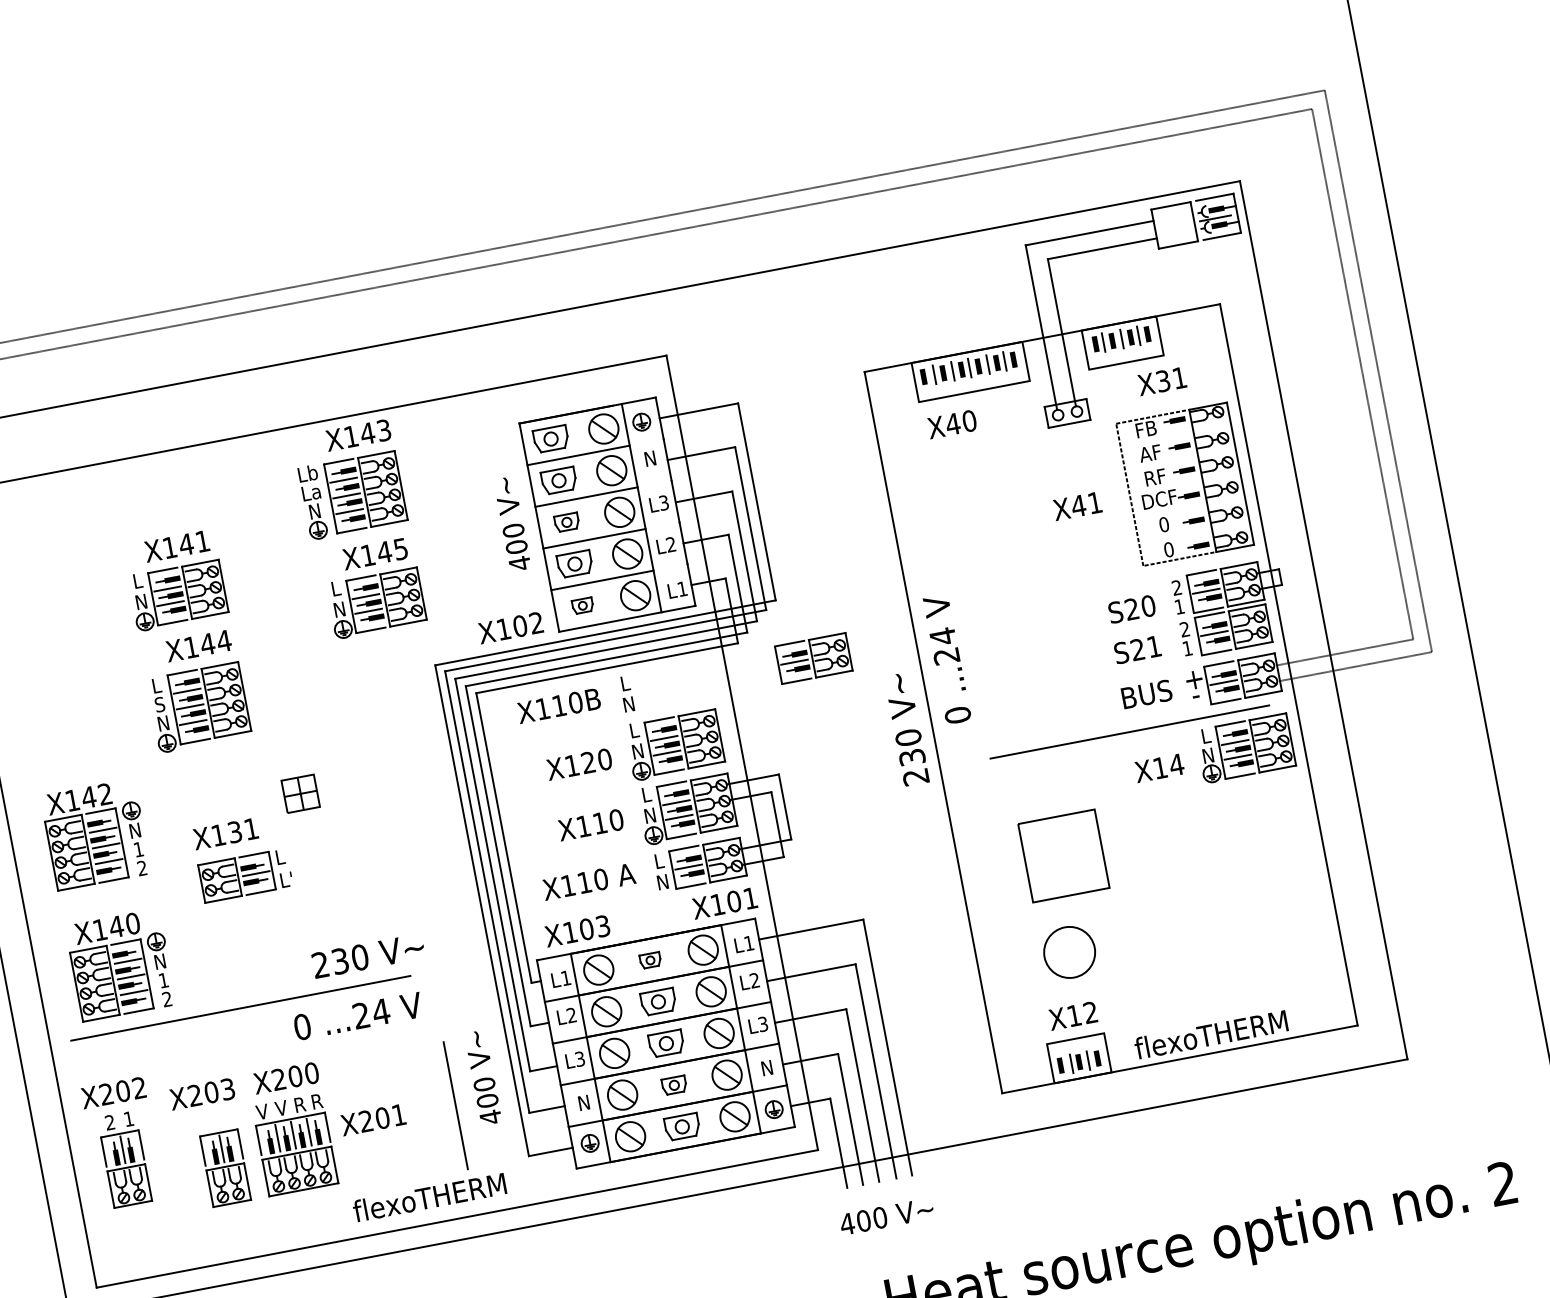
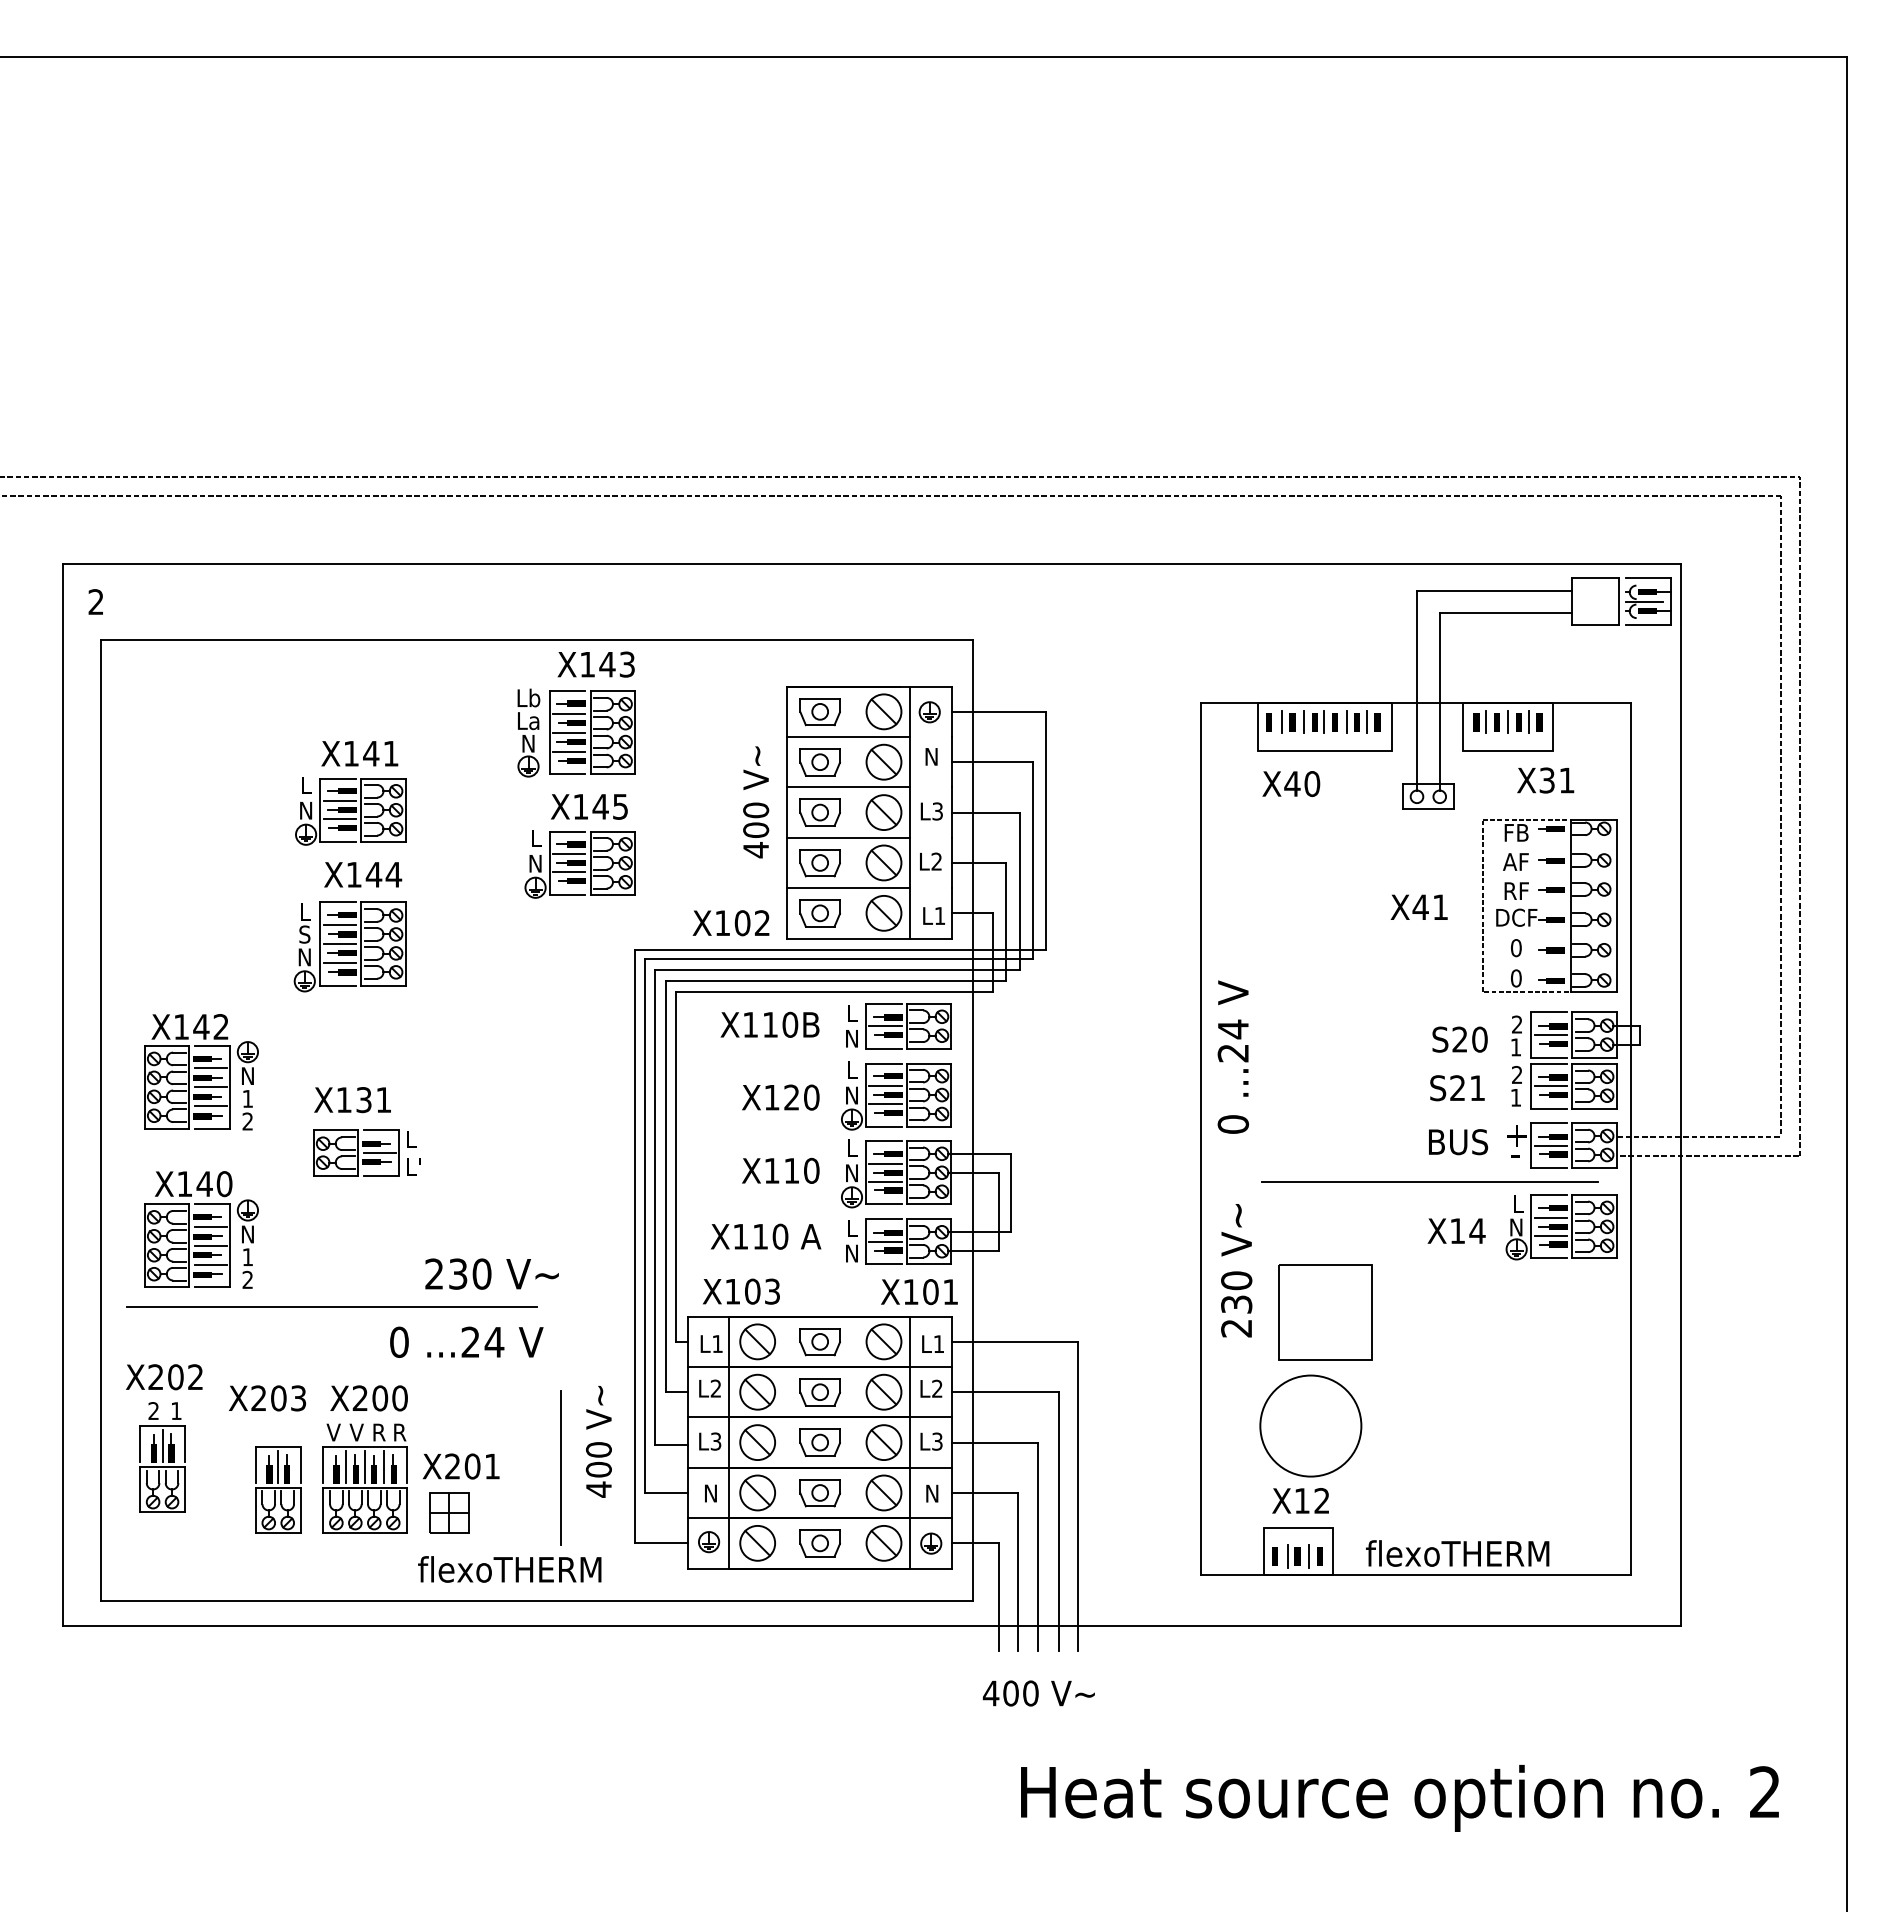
part: (566, 522) -> (819, 812), size x1.43
part: (582, 606) -> (819, 913), size x1.67
part: (813, 658) -> (908, 1026), moved
text: (906, 729) -> (1236, 1270), moved
part: (300, 793) -> (449, 1512), moved
circle: (1069, 952) -> (1310, 1425), size x1.67
part: (650, 960) -> (819, 1342), size x1.67
part: (673, 1085) -> (819, 1493), size x1.43

